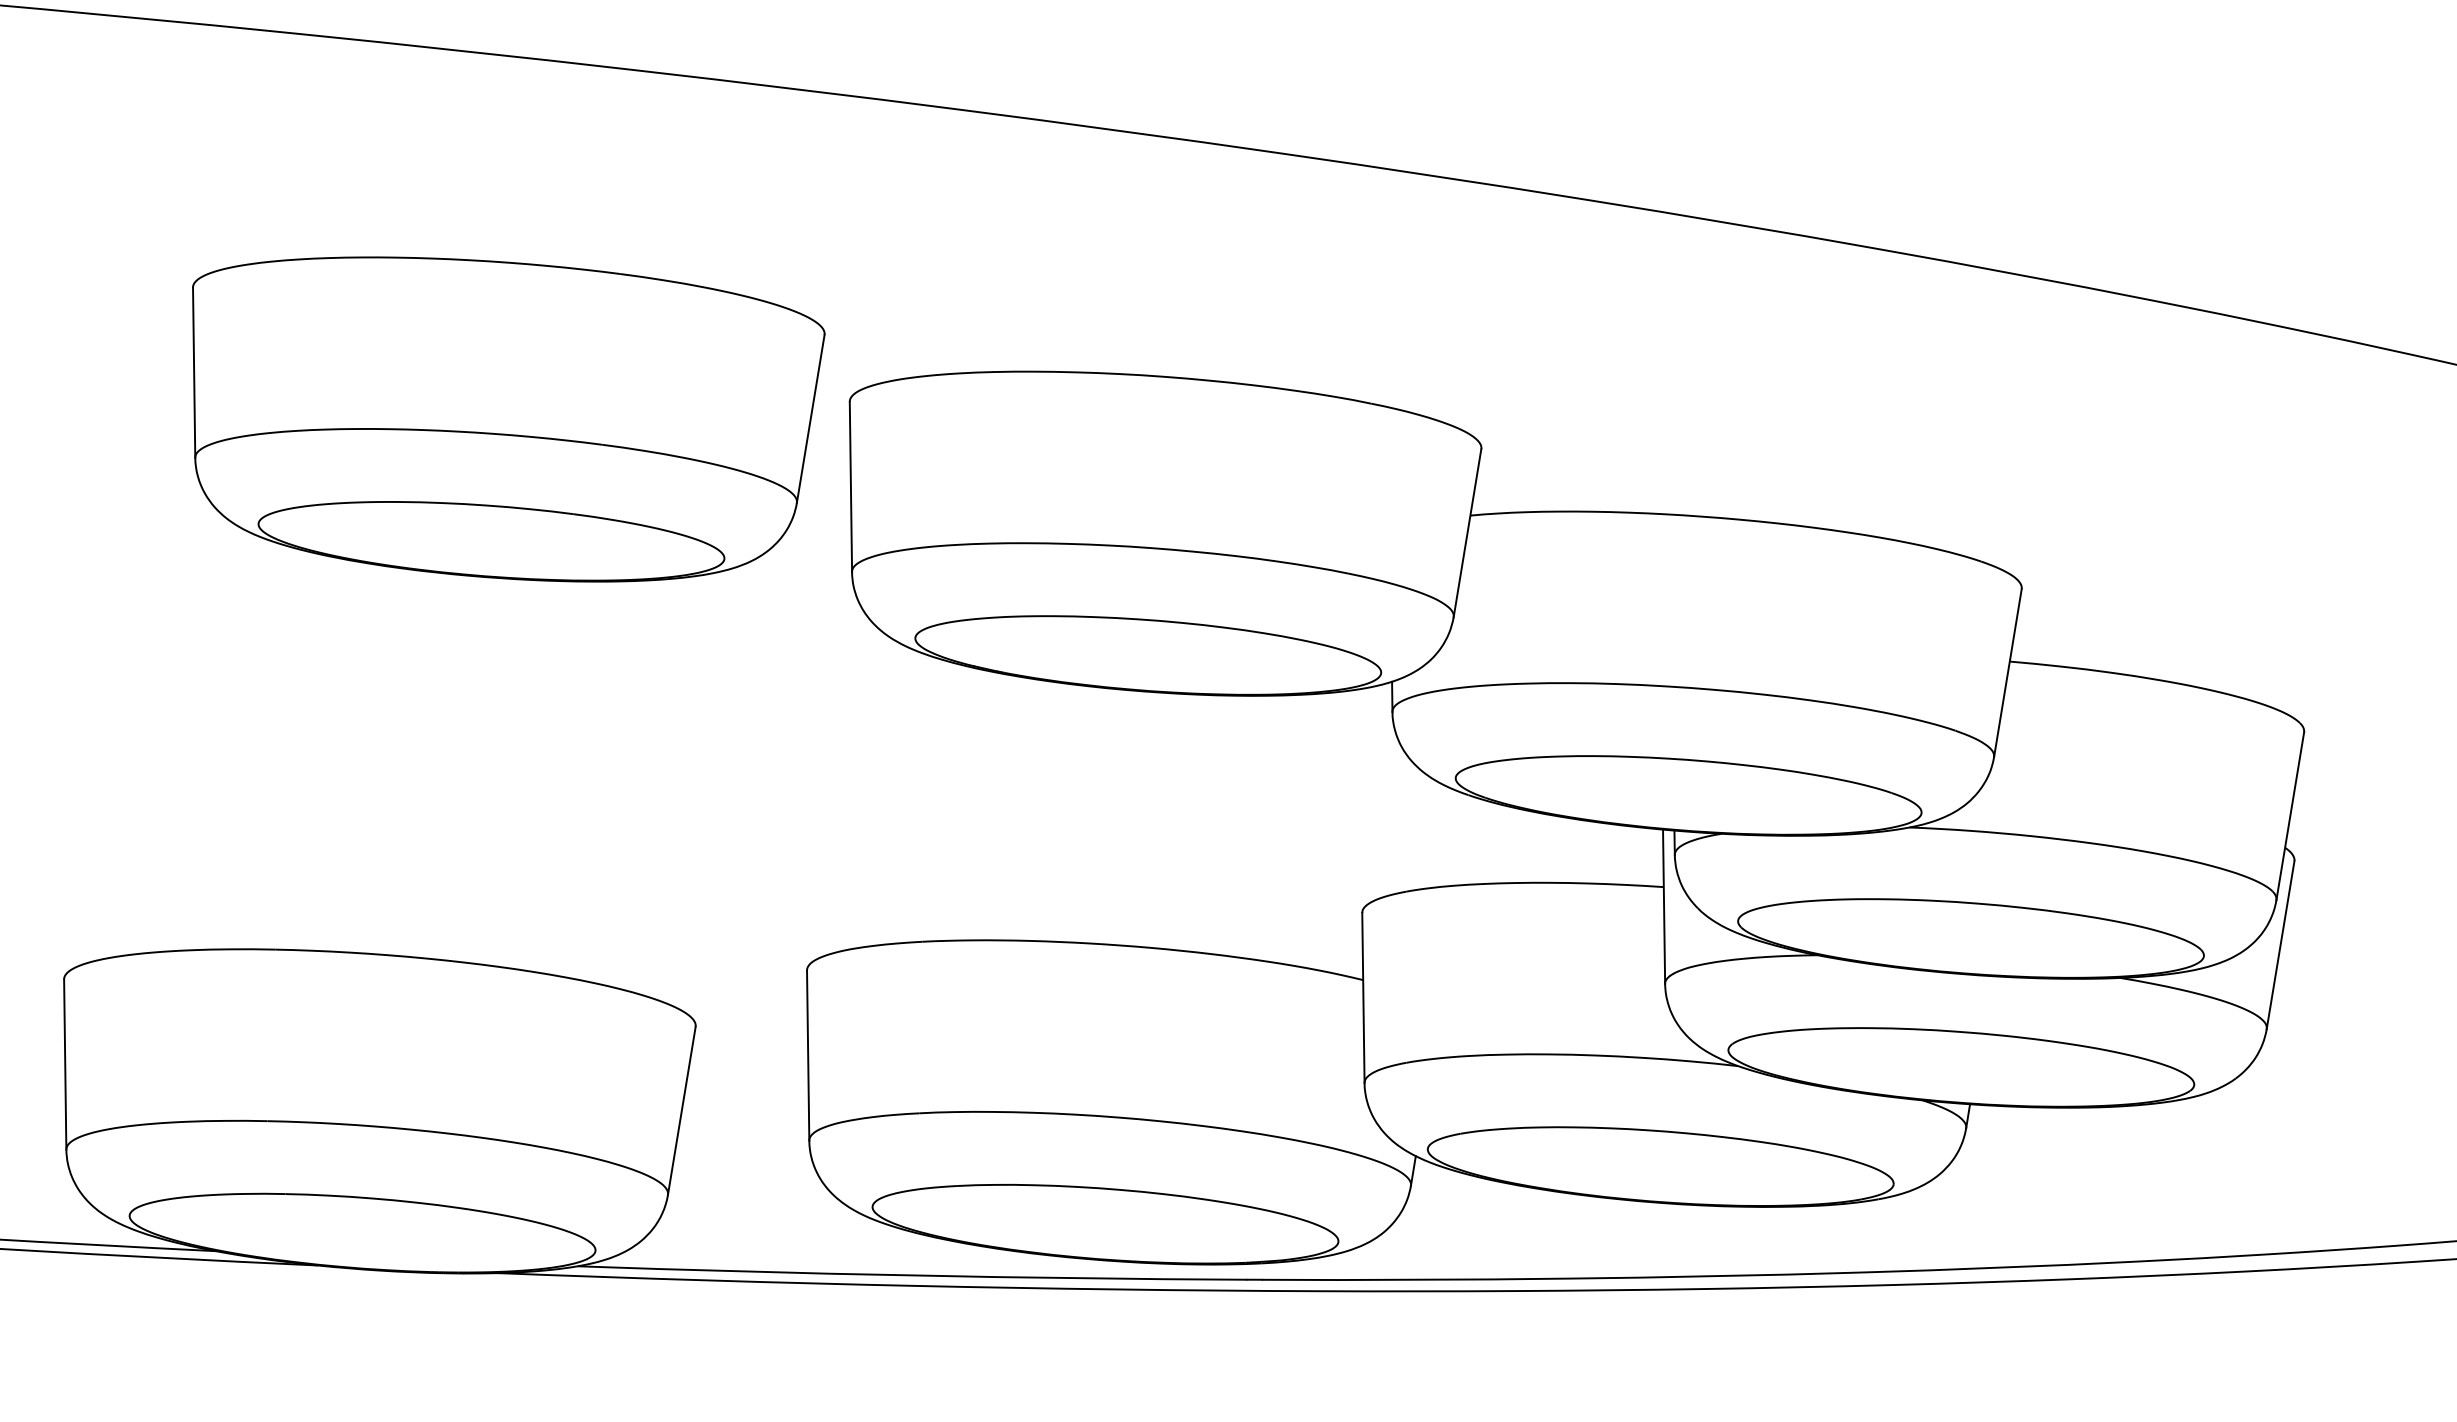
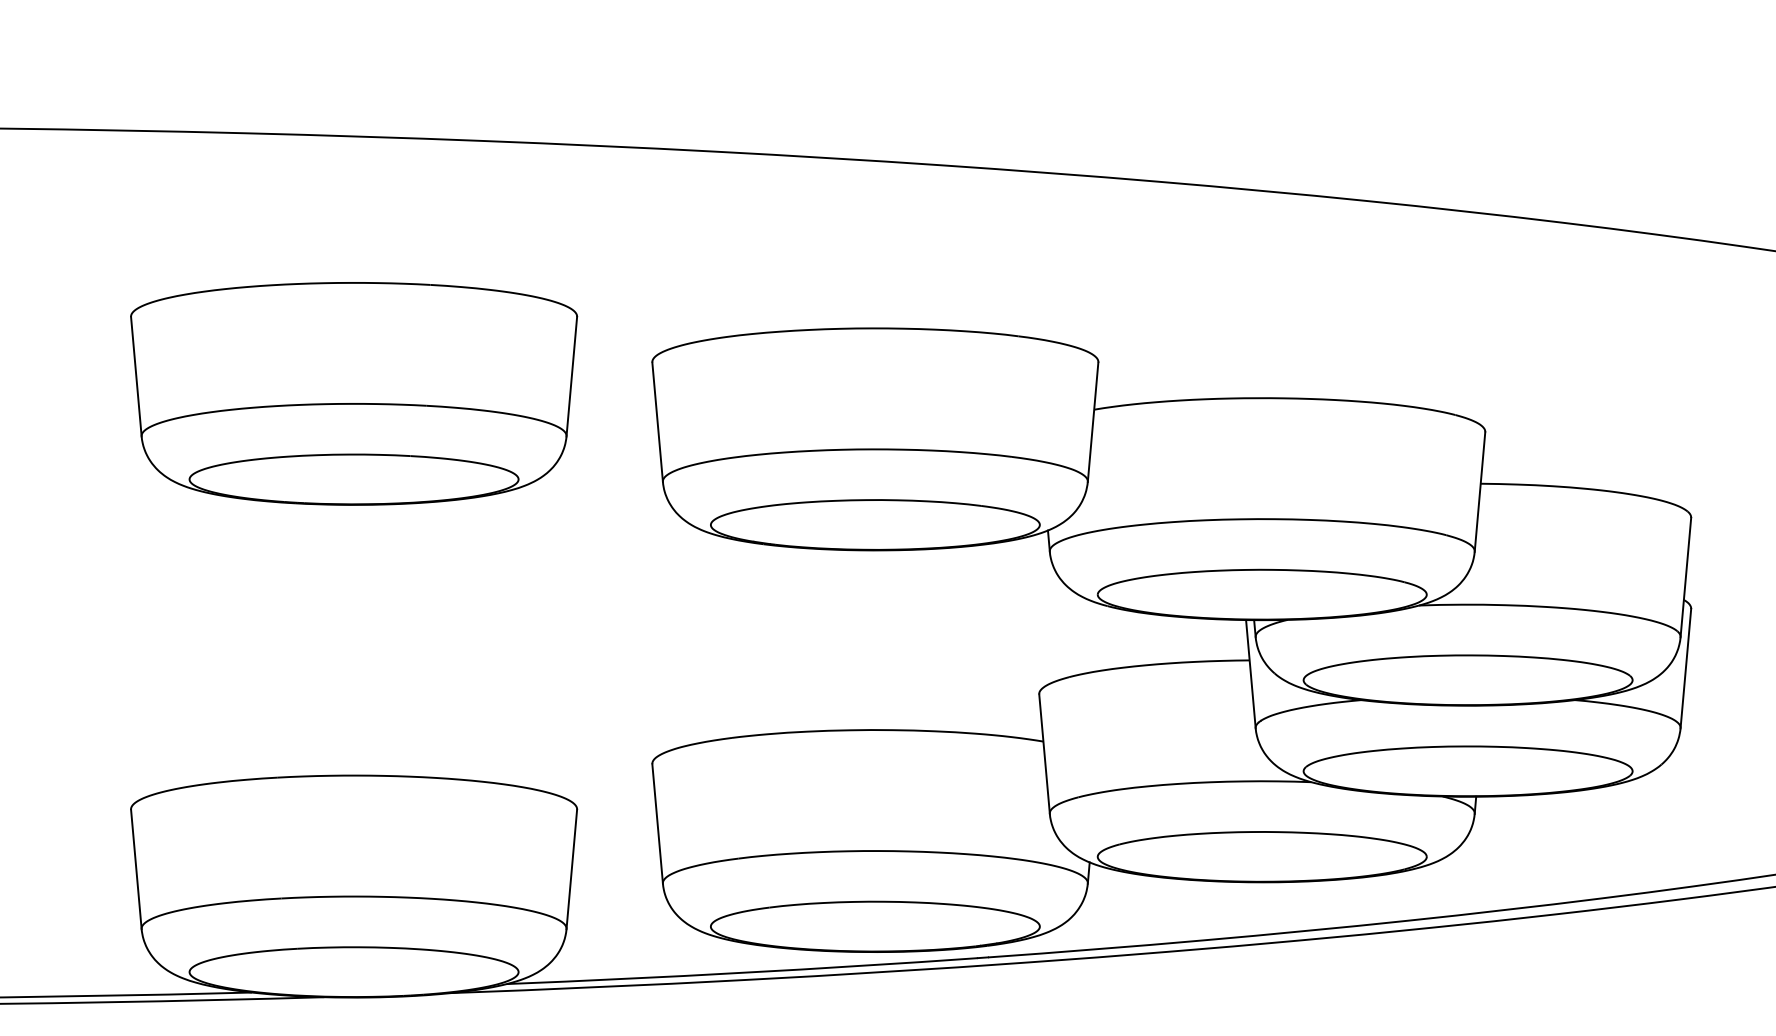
part: (501, 419) -> (354, 393), moved

